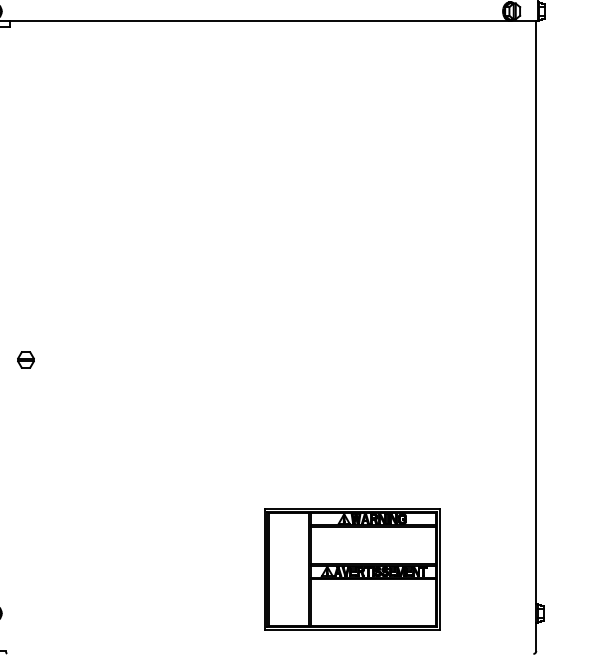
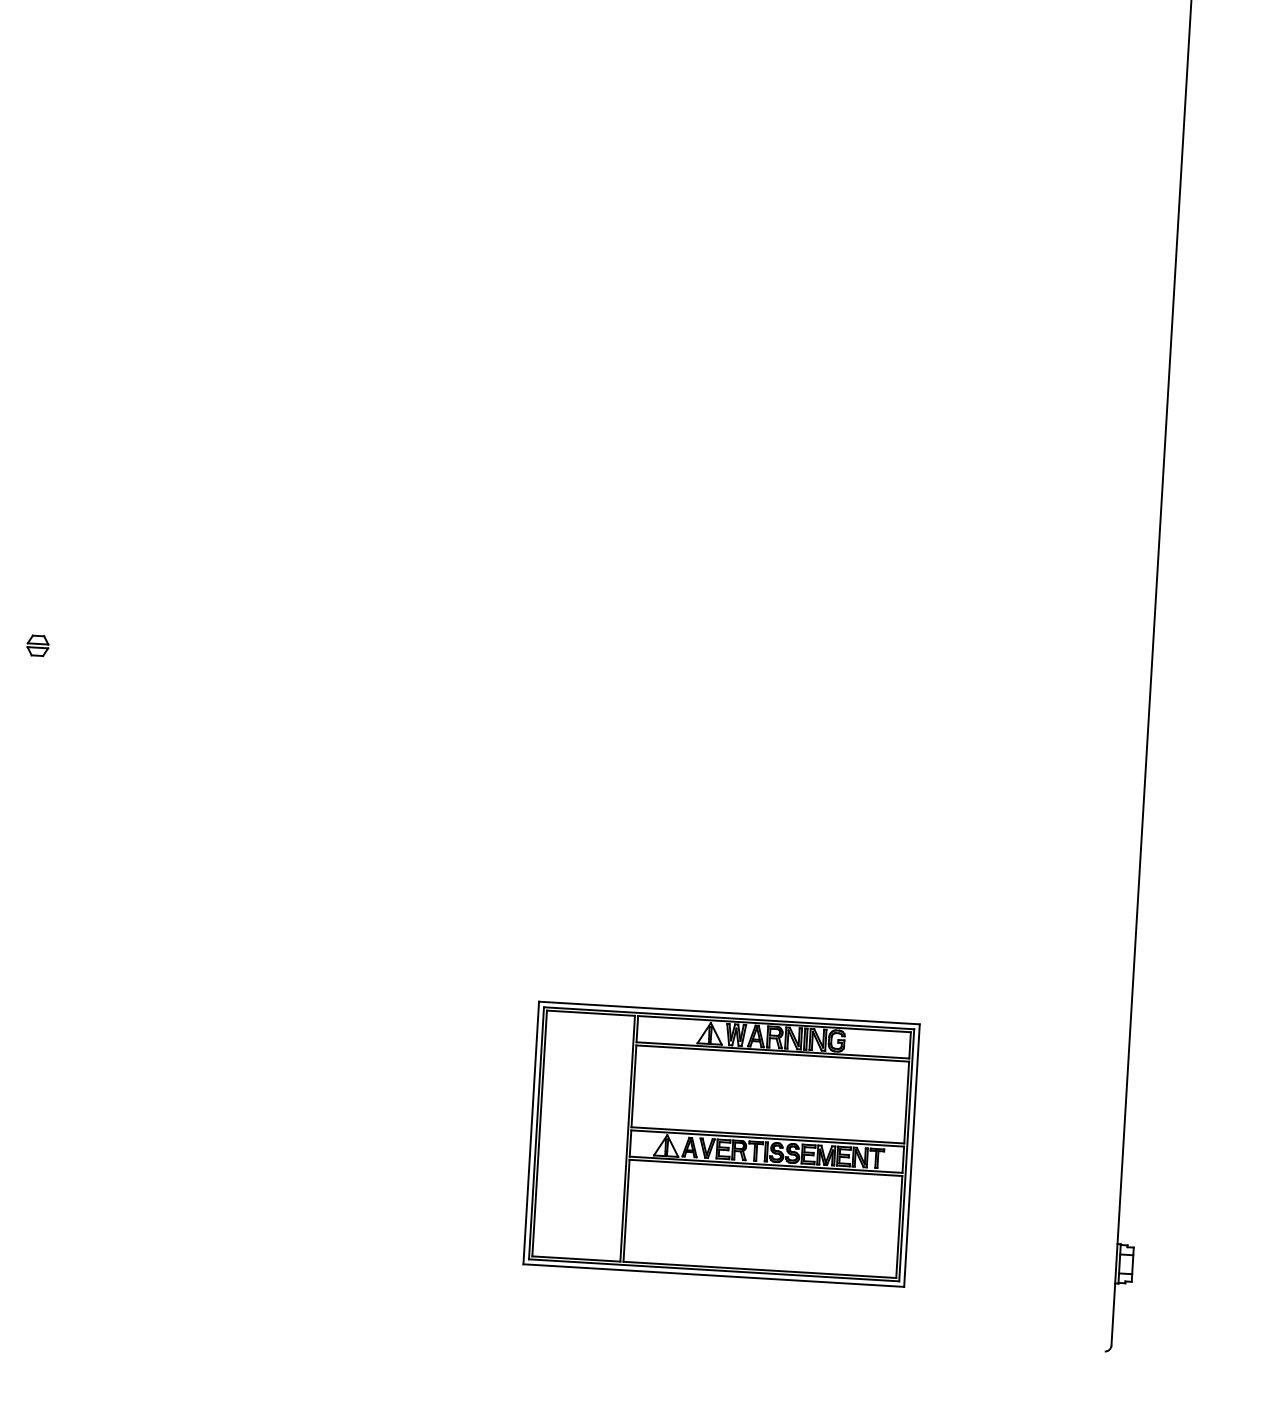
part: (25, 359) -> (36, 644), size x0.6

